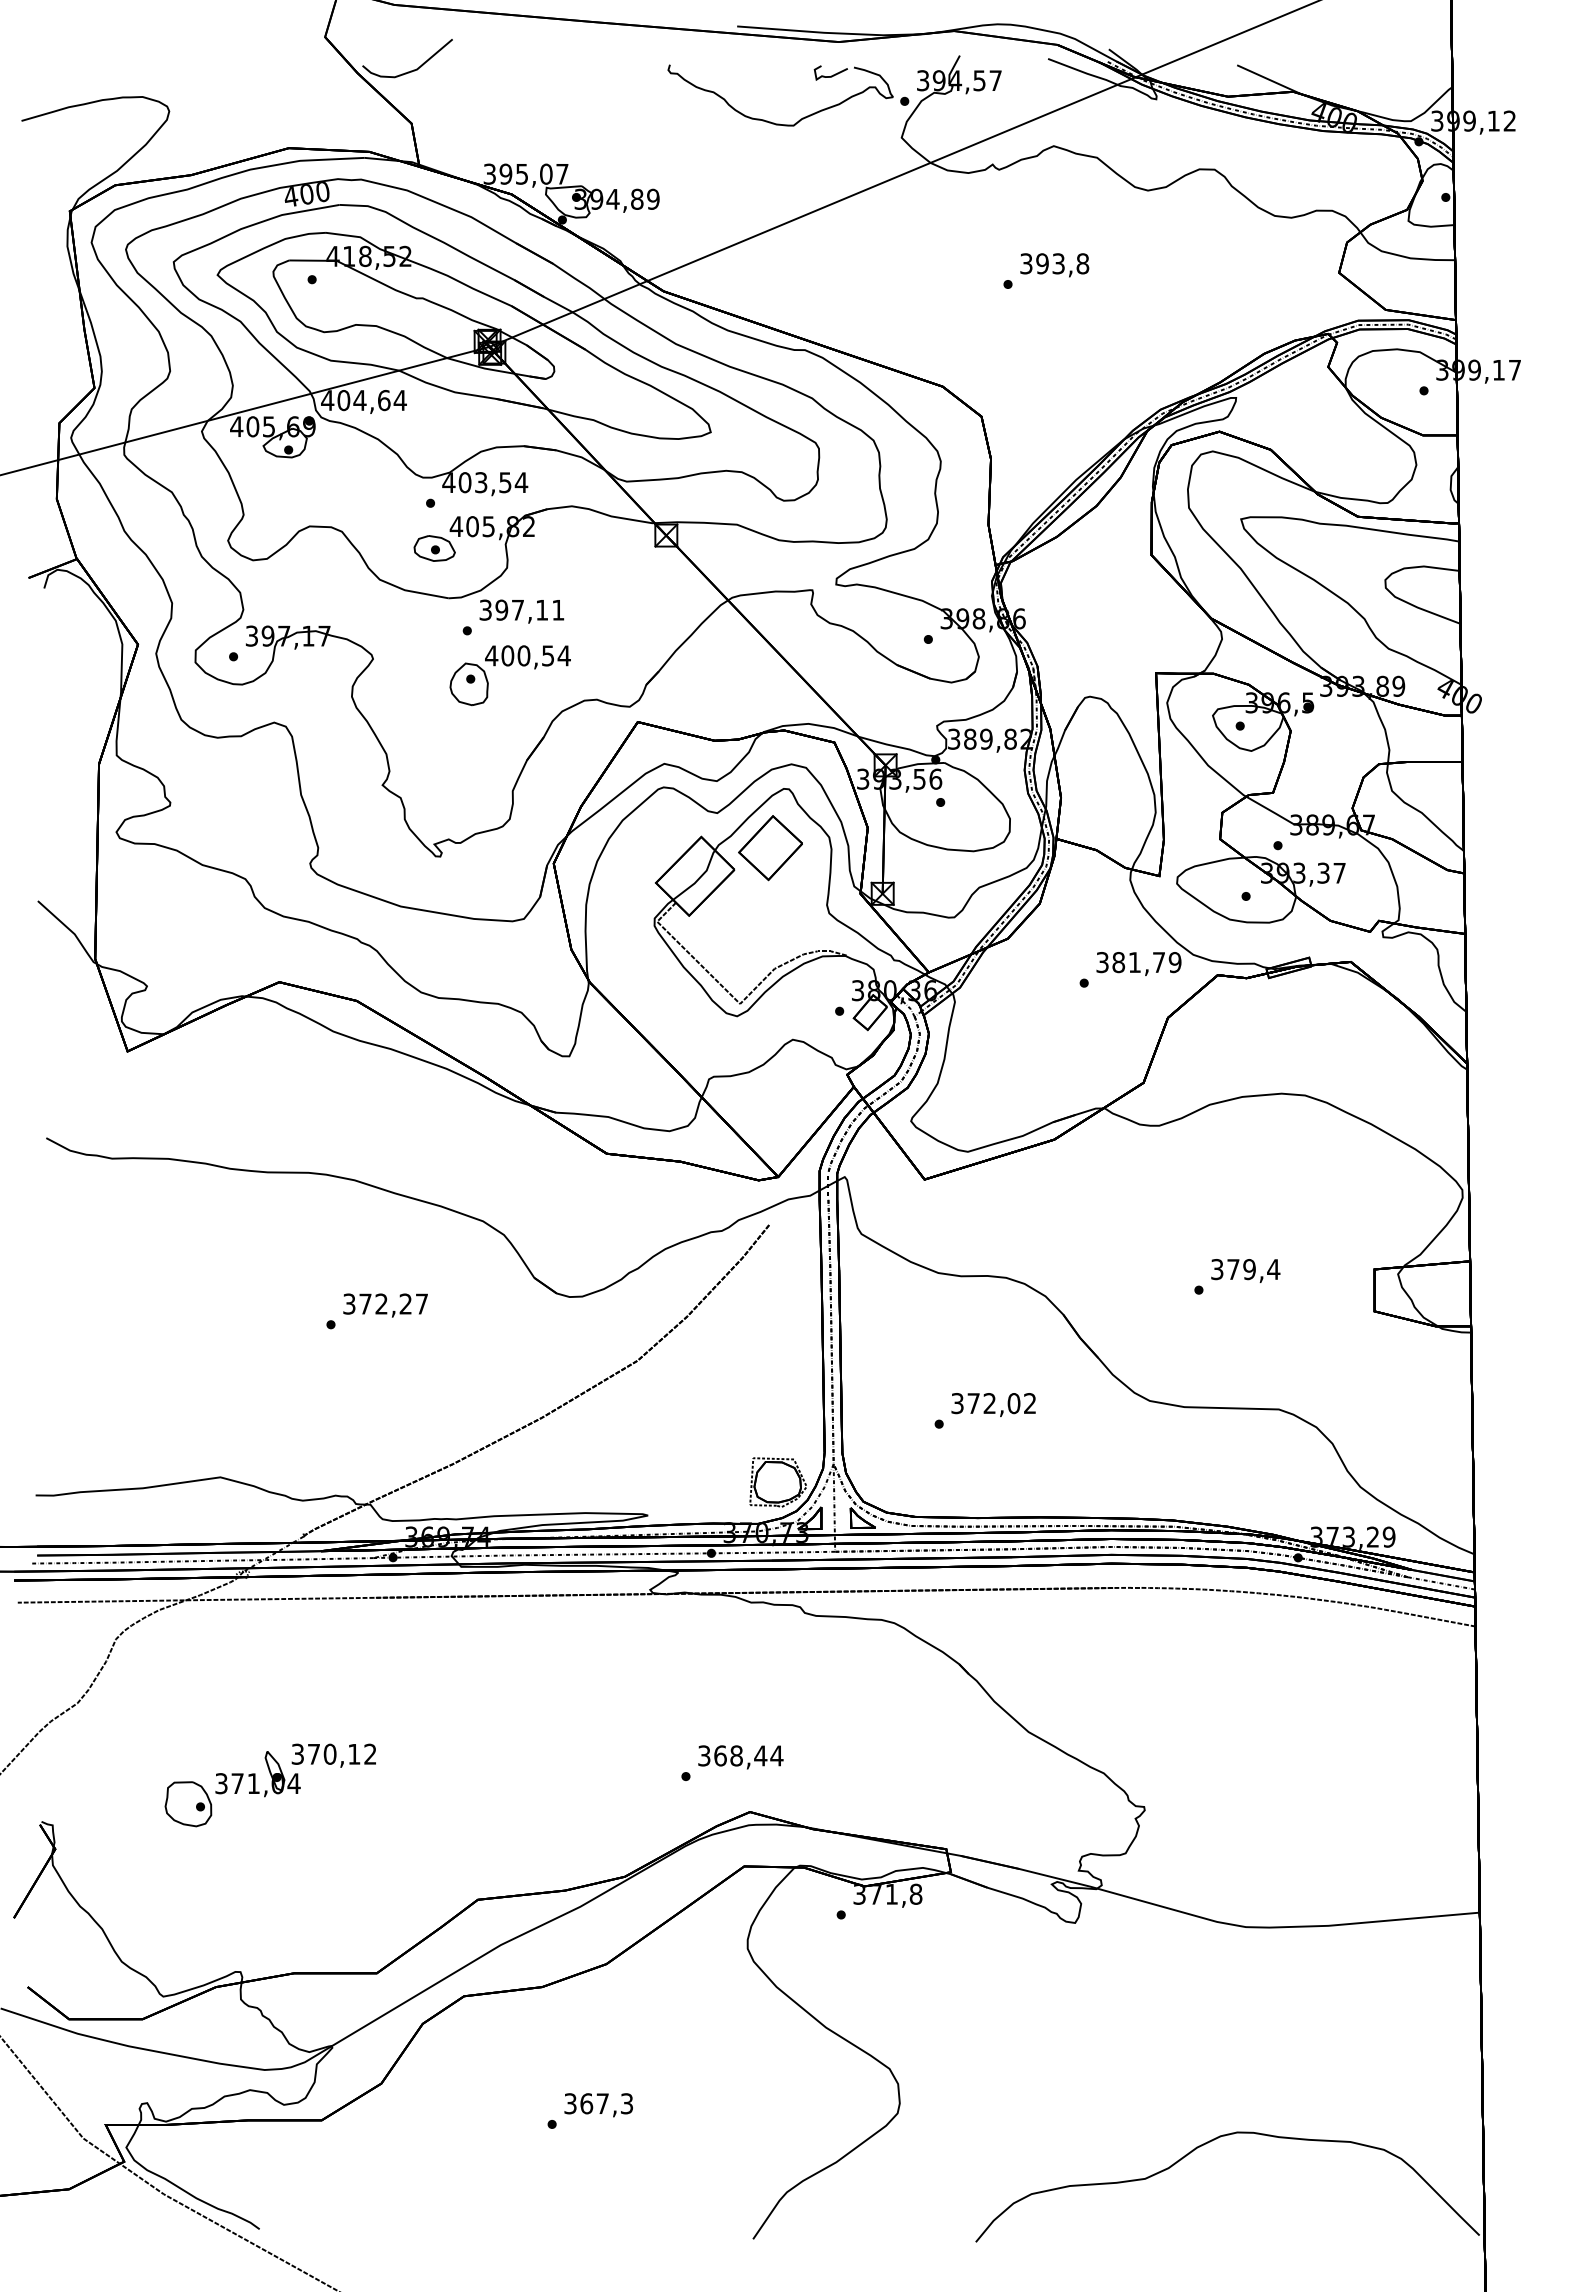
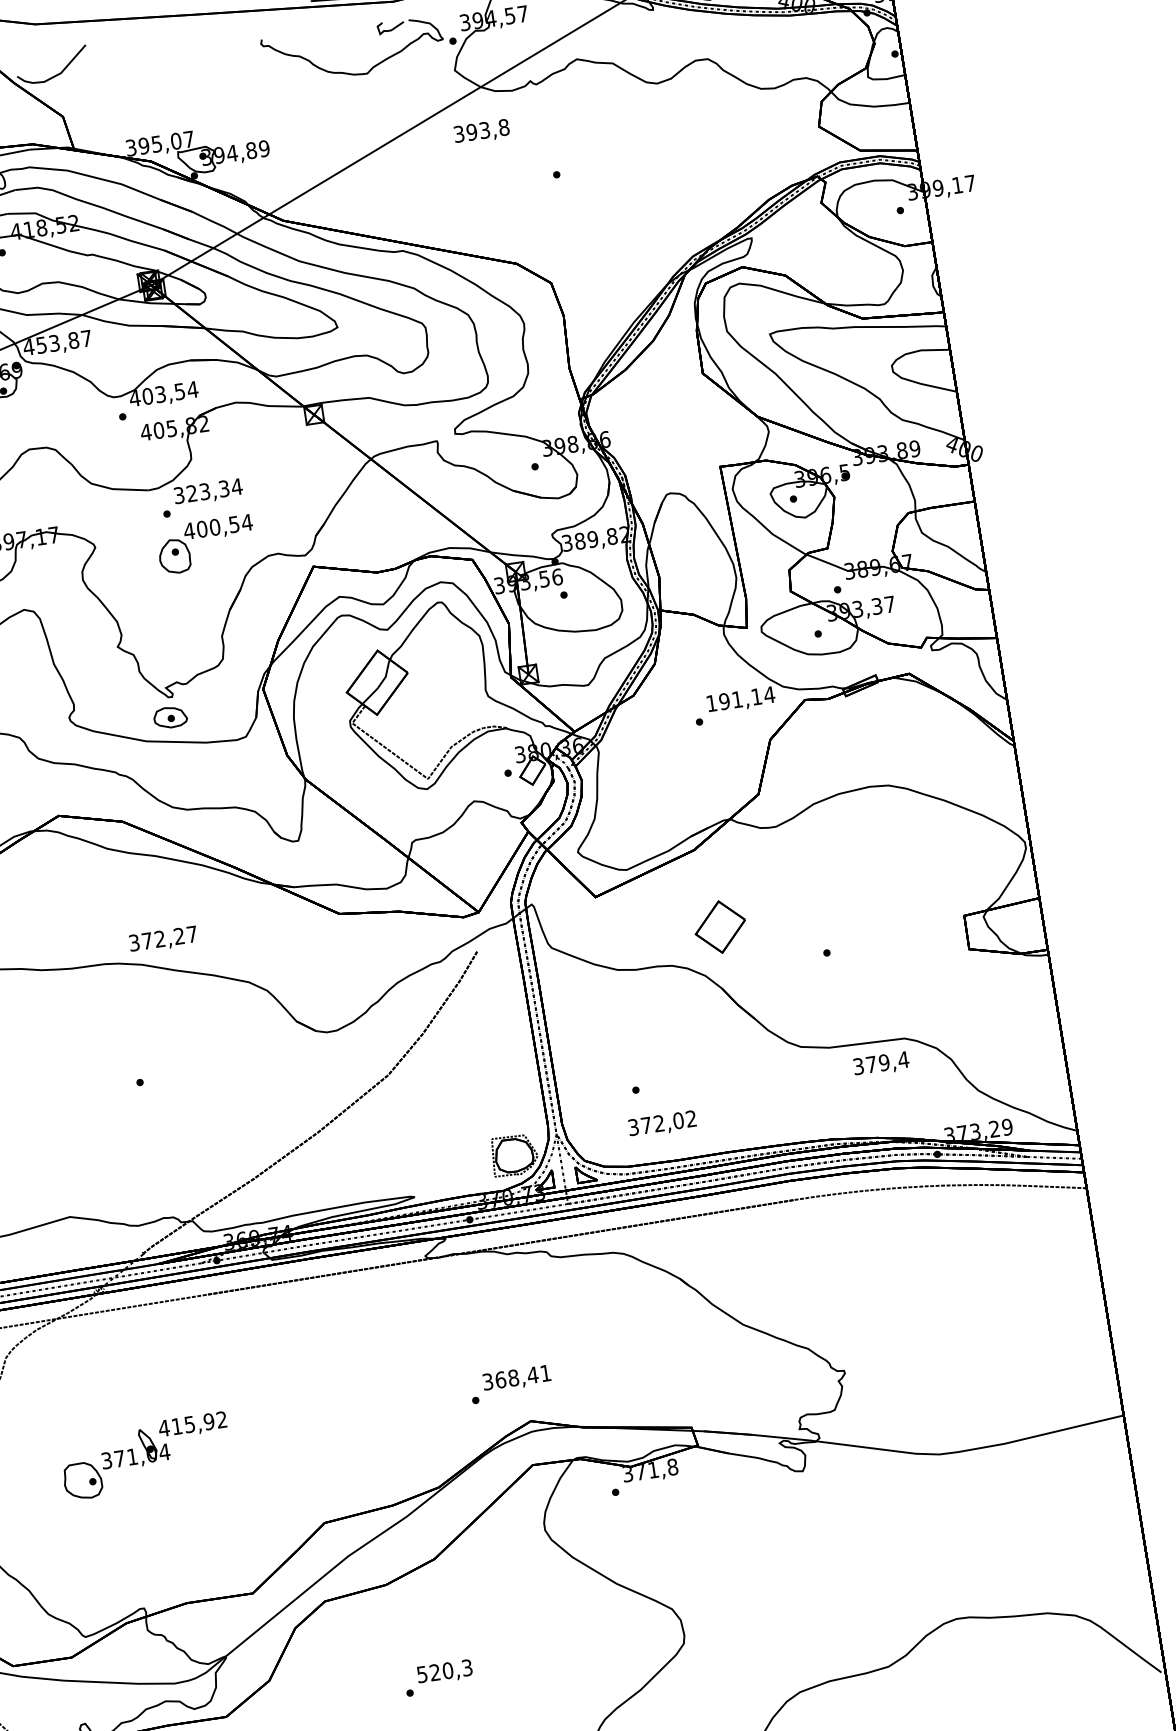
text: (1054, 265) -> (481, 132), moved
text: (371, 400) -> (63, 341), 404,64 -> 453,87
part: (434, 548) -> (170, 717), moved
text: (529, 609) -> (214, 489), 397,11 -> 323,34
part: (770, 848) -> (720, 927), moved
text: (1138, 962) -> (740, 699), 381,79 -> 191,14
text: (1245, 1270) -> (881, 1063), moved
text: (385, 1305) -> (163, 939), moved
text: (993, 1404) -> (662, 1123), moved
text: (325, 1753) -> (186, 1424), 370,12 -> 415,92
text: (776, 1755) -> (545, 1373), 368,44 -> 368,41
text: (587, 2103) -> (435, 1672), 367,3 -> 520,3

